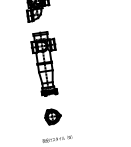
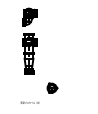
part: (52, 115) -> (52, 87), moved

